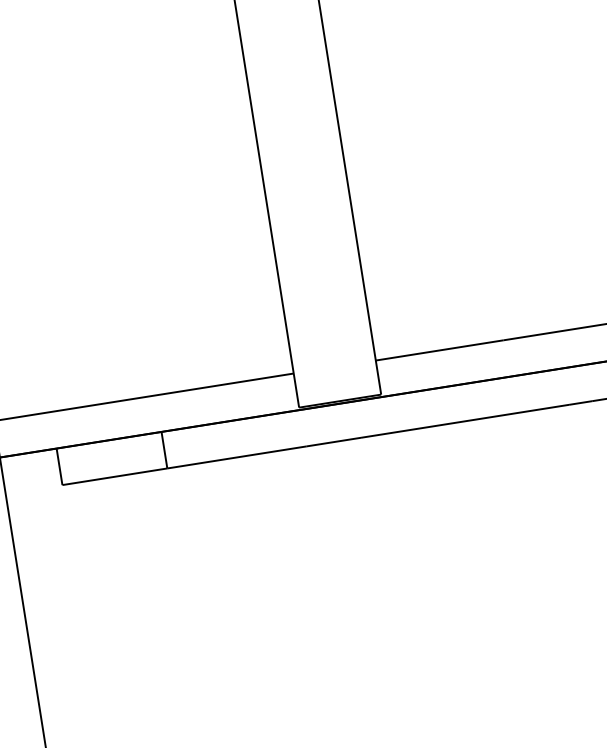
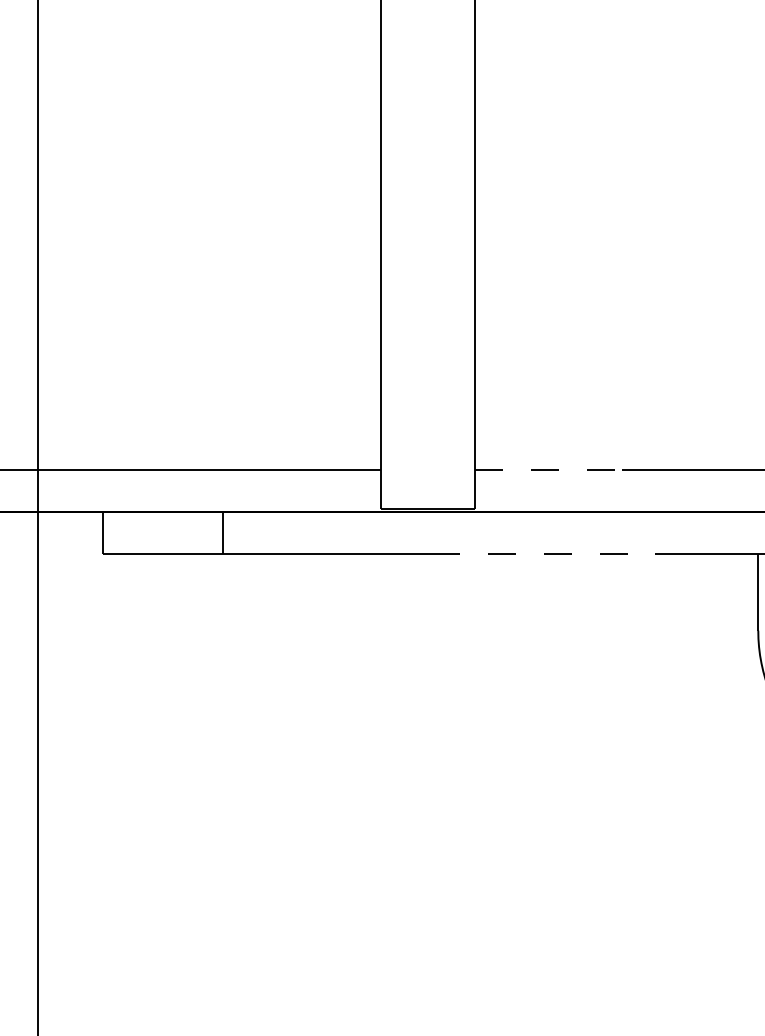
line: (439, 350) -> (548, 470), solid -> dashed
line: (464, 421) -> (563, 553), solid -> dashed

